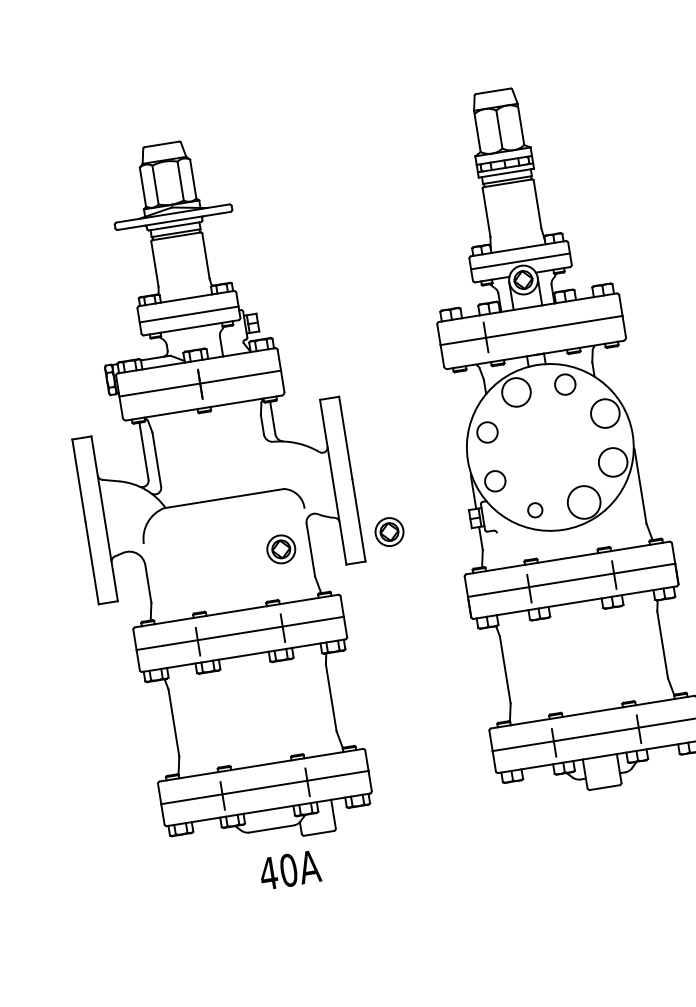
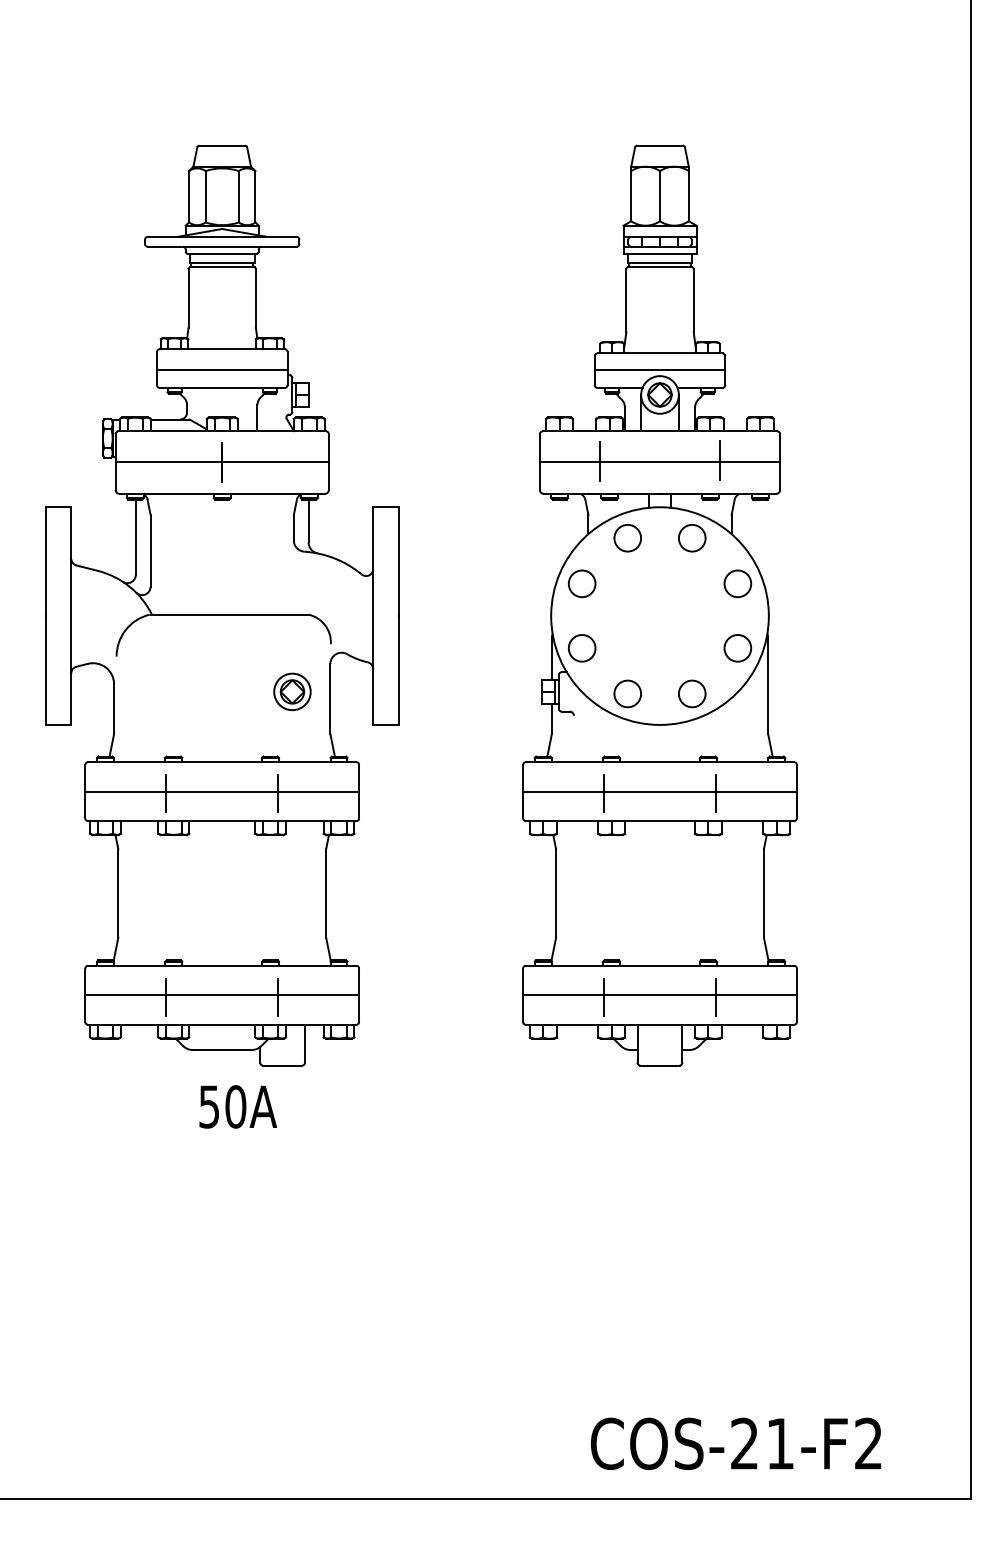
line: (577, 321) -> (720, 459), added
circle: (516, 391) -> (627, 537), size x0.71
circle: (605, 413) -> (737, 583), size x0.71
circle: (612, 462) -> (737, 648), size x0.71
circle: (583, 502) -> (691, 693), size x0.62
circle: (535, 509) -> (627, 693), size x1.43
part: (389, 531) -> (435, 691), removed
text: (268, 873) -> (209, 1106), 40A -> 50A

